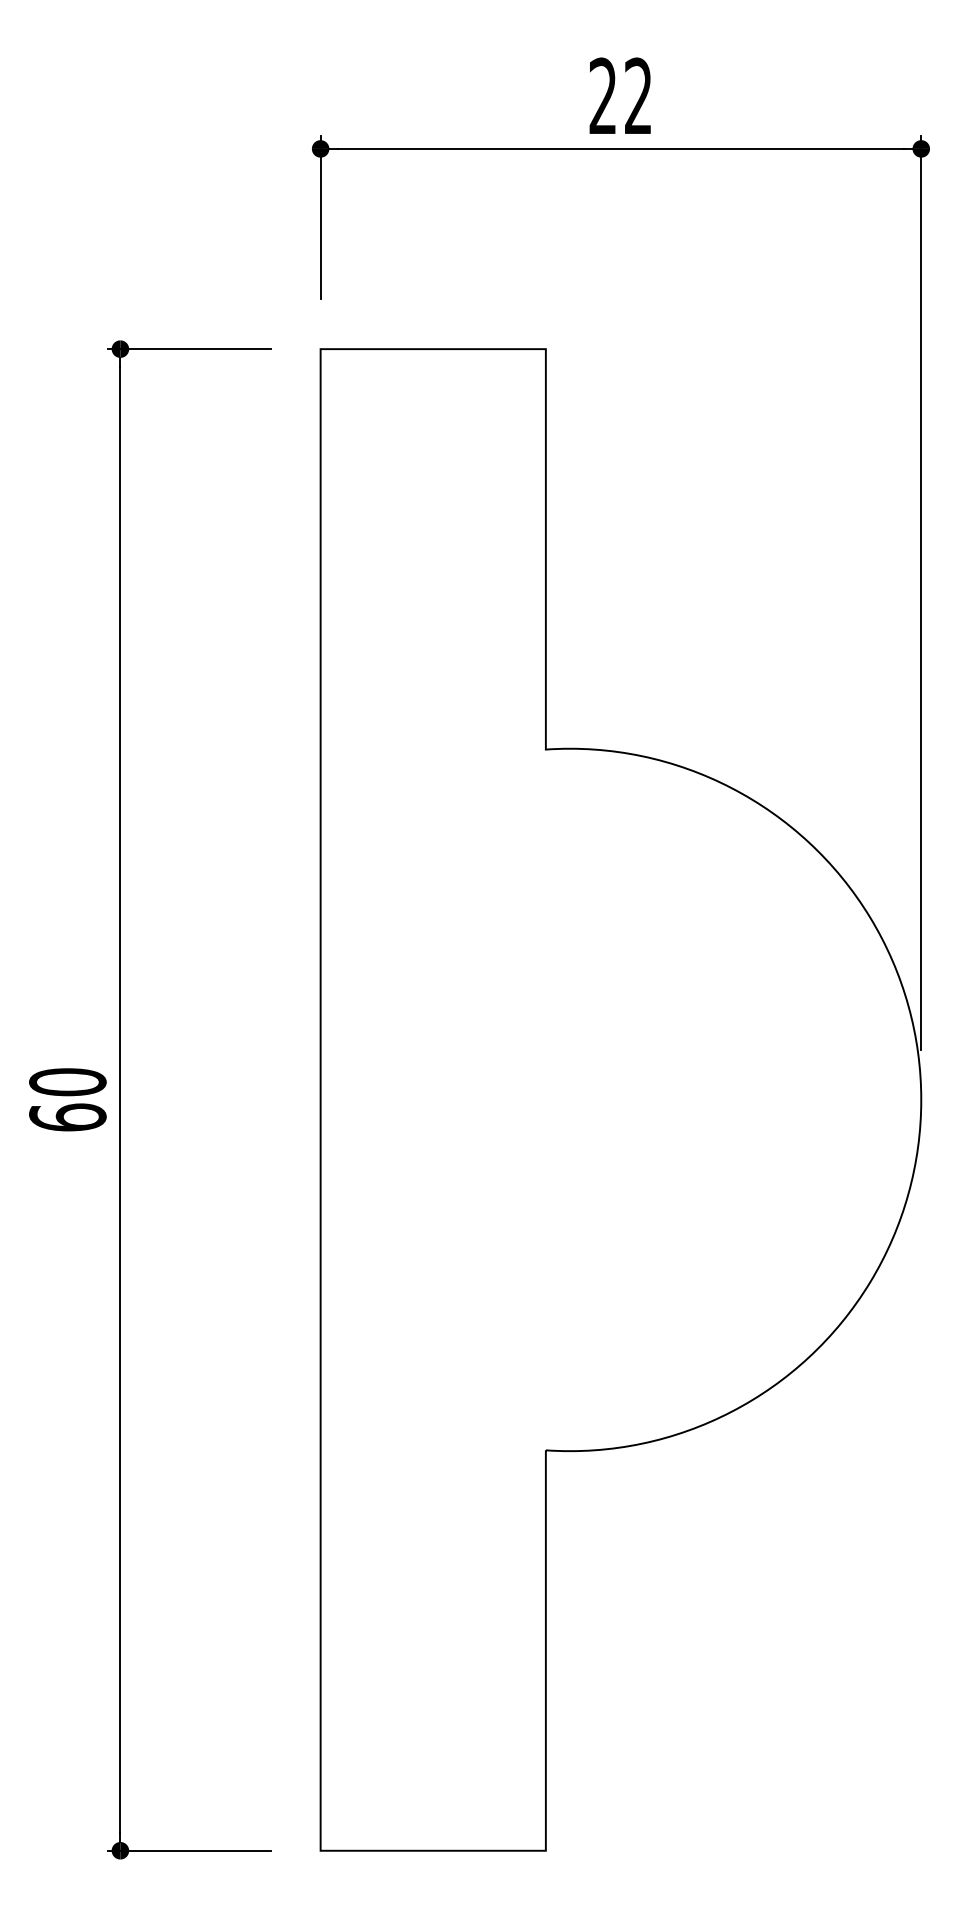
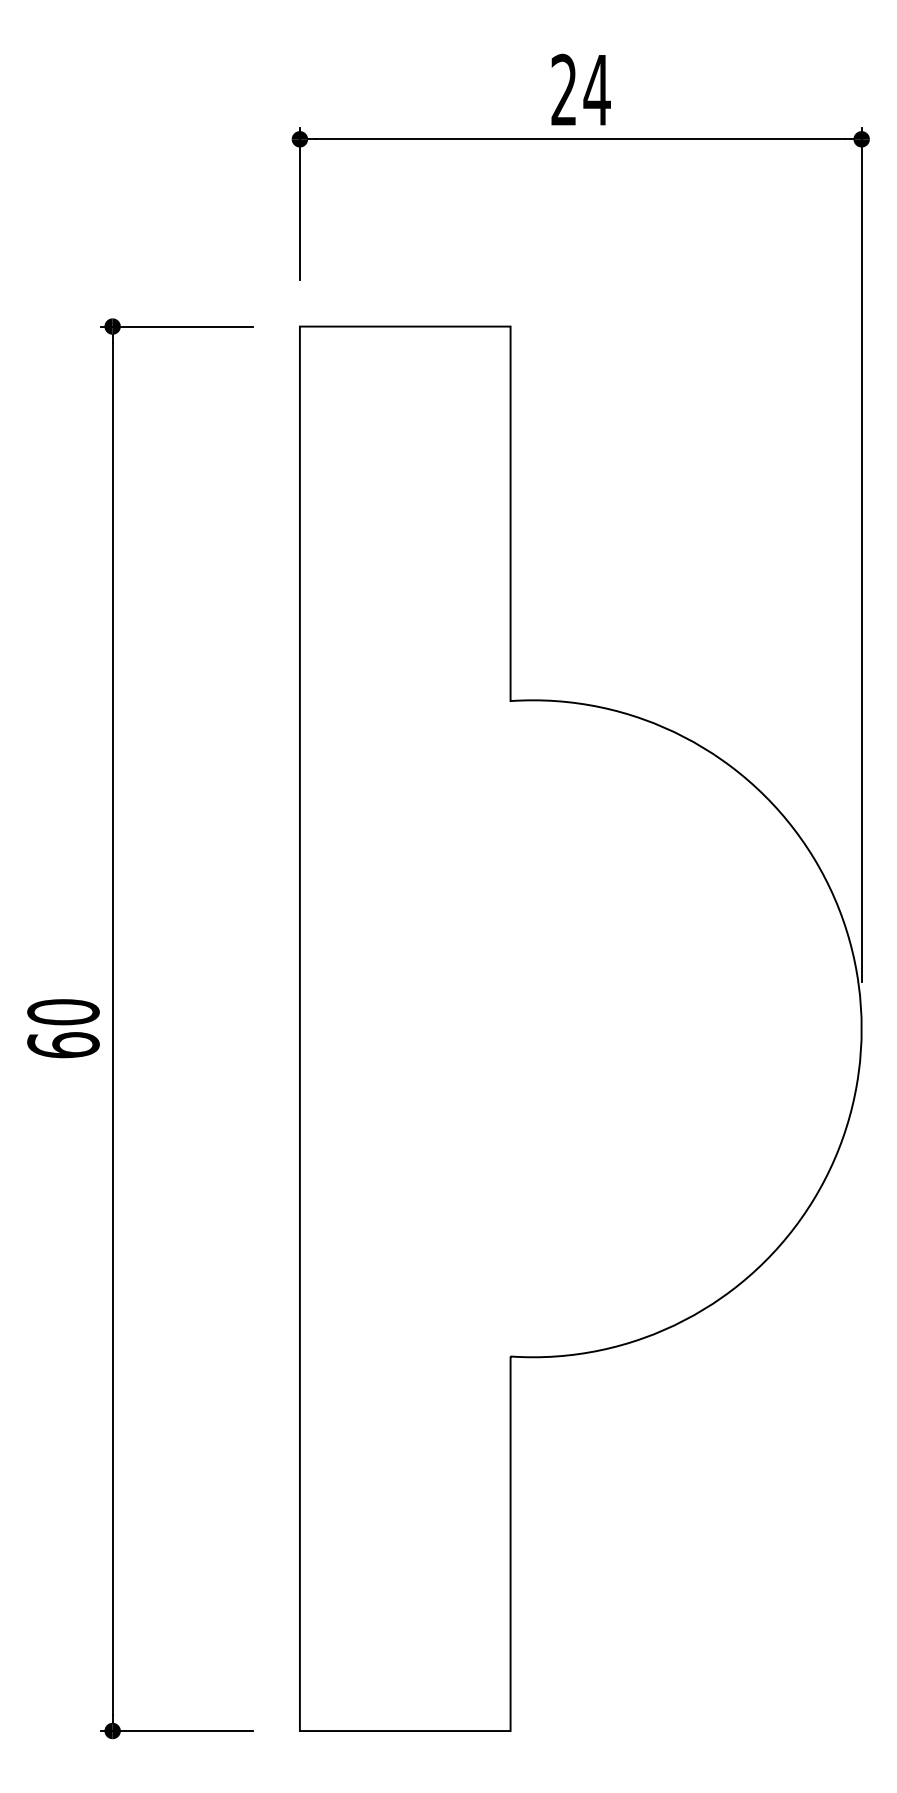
text: (637, 95) -> (596, 89), 22 -> 24

